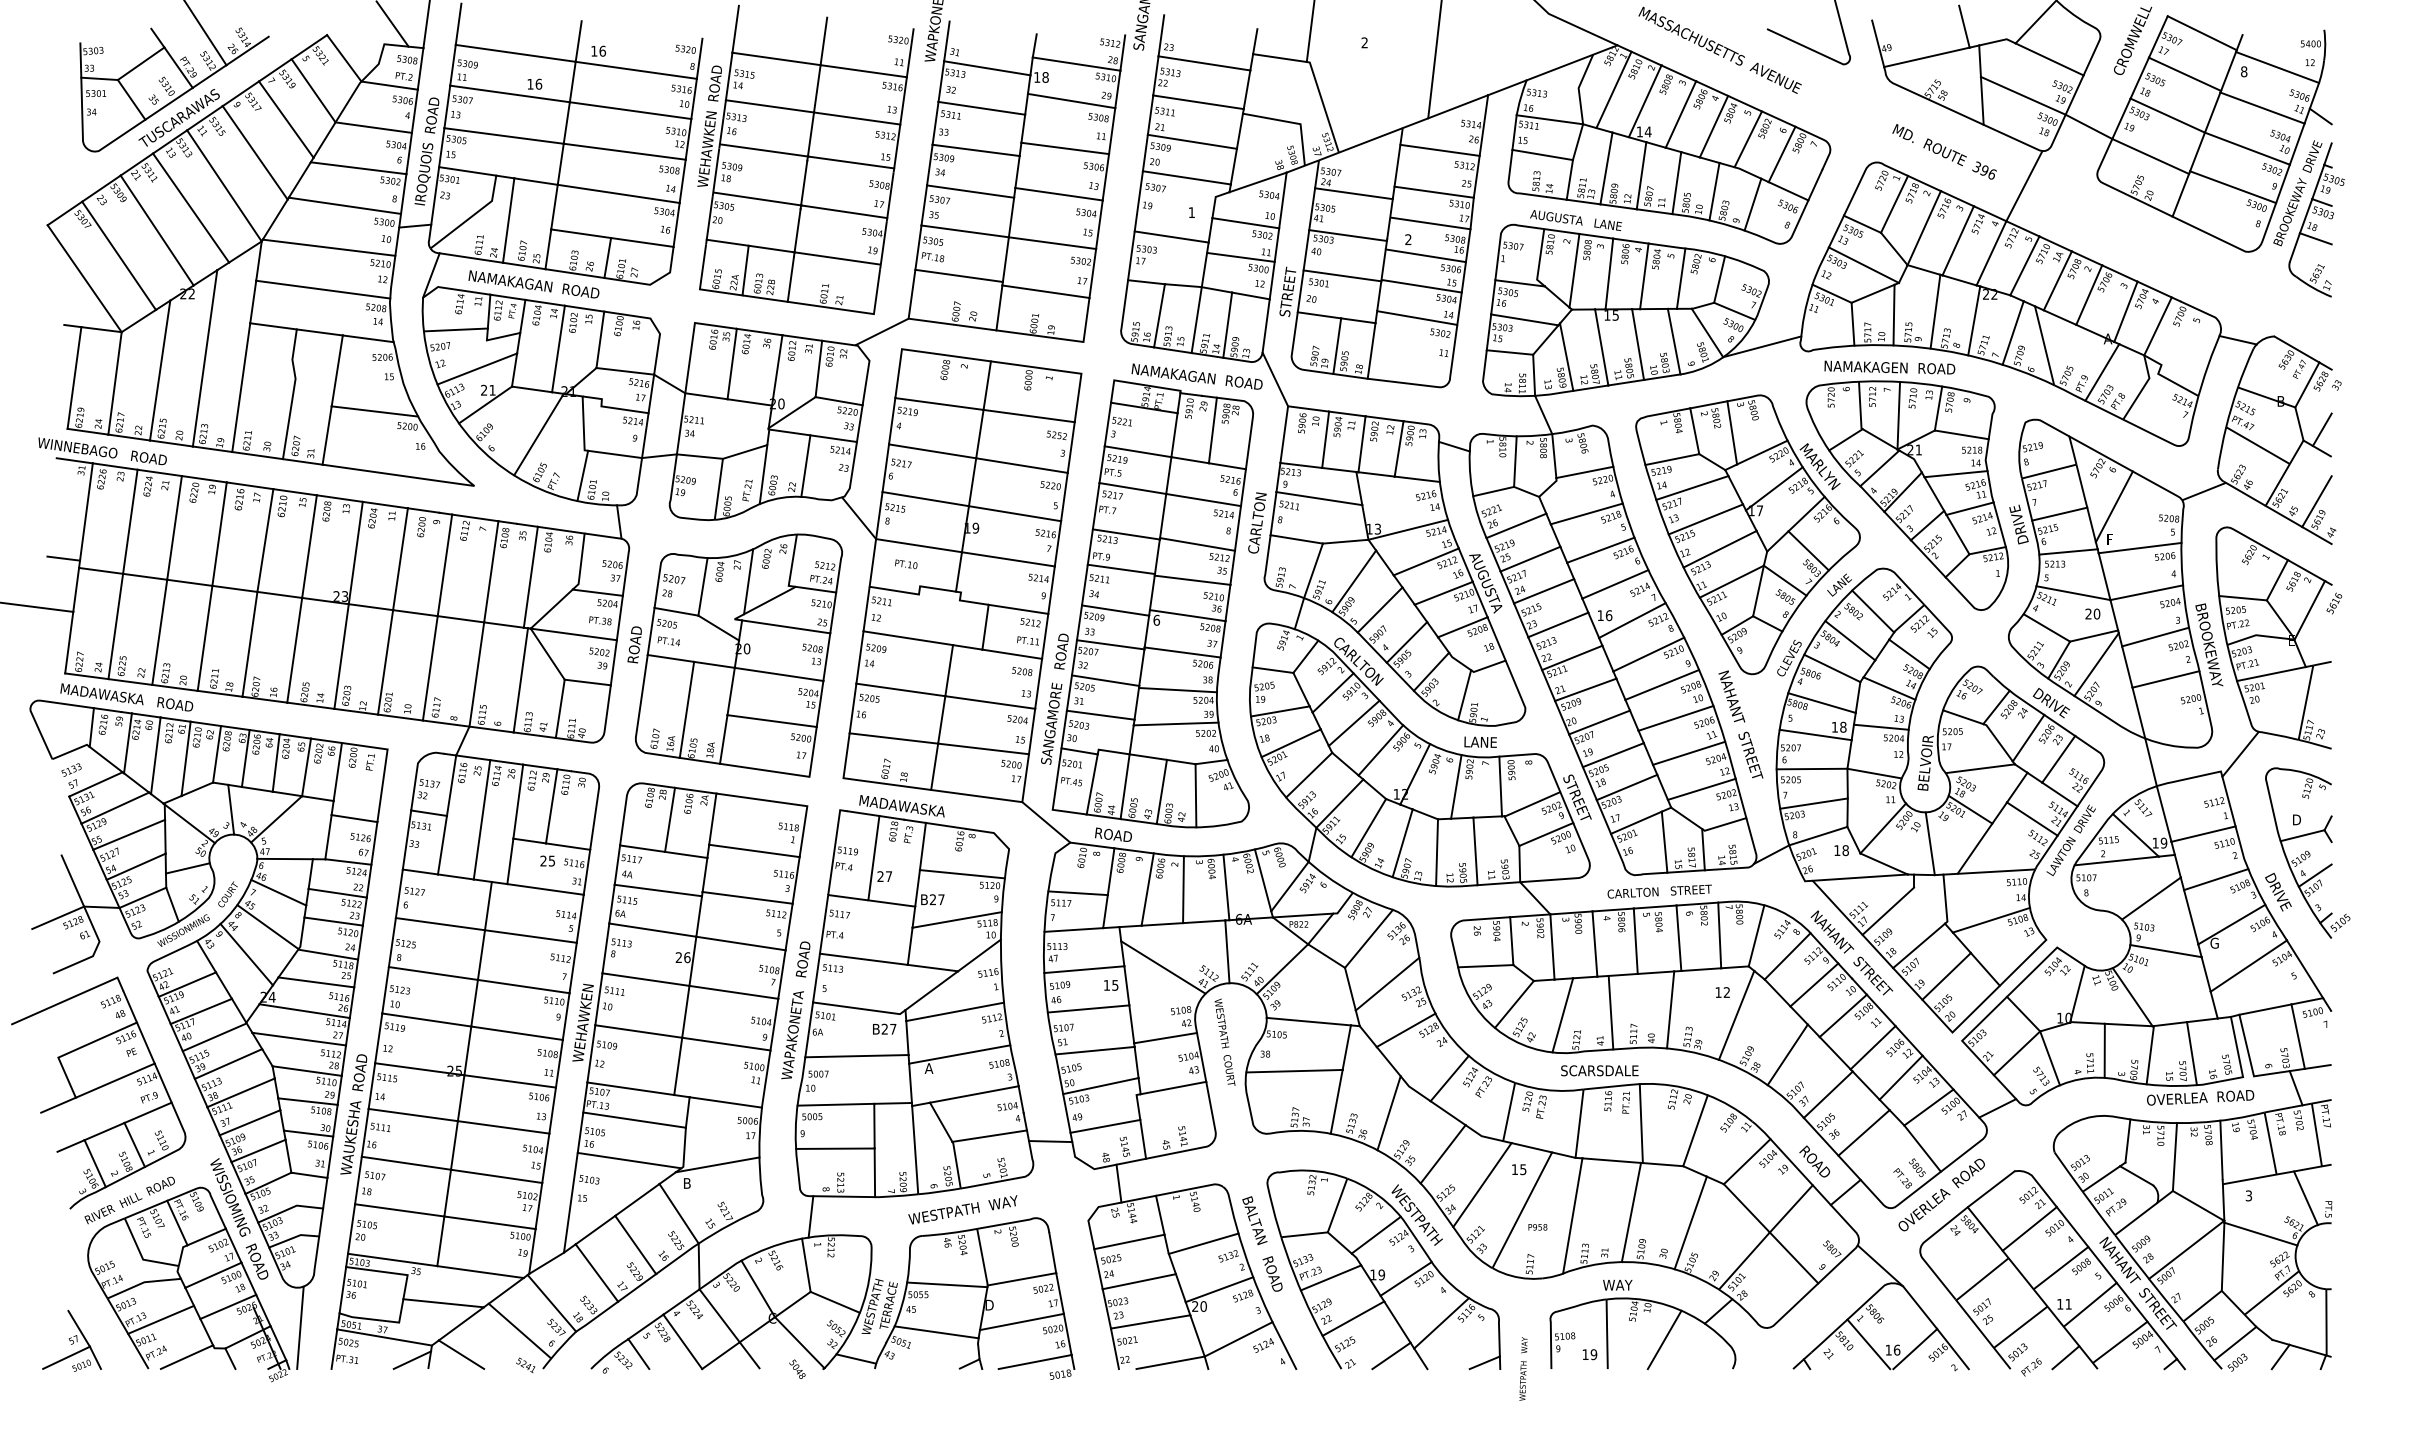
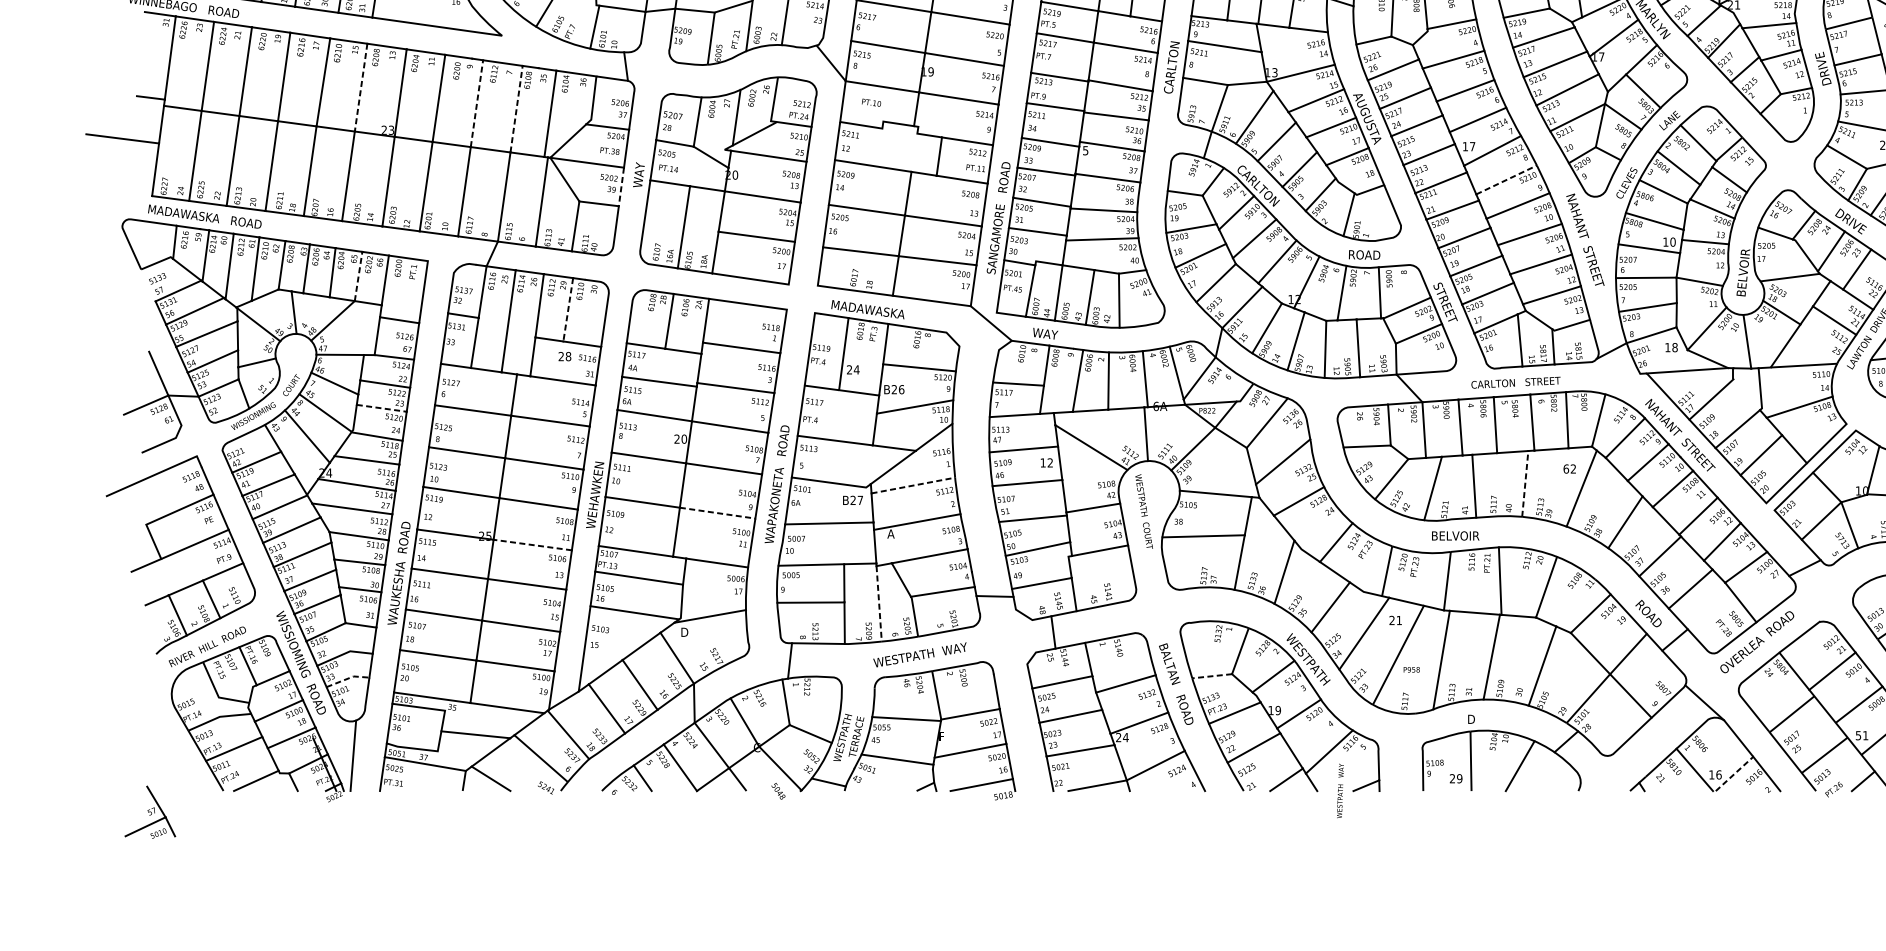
line: (309, 546) -> (361, 87), solid -> dashed
line: (445, 564) -> (477, 102), solid -> dashed
line: (491, 571) -> (516, 108), solid -> dashed
text: (1608, 615) -> (1472, 146), 16 -> 17
text: (1156, 619) -> (1085, 149), 6 -> 5
text: (634, 644) -> (639, 171), ROAD -> WAY
line: (1649, 654) -> (1507, 179), solid -> dashed
line: (613, 662) -> (621, 186), solid -> dashed
text: (1843, 727) -> (1673, 242), 18 -> 10
text: (1483, 741) -> (1365, 254), LANE -> ROAD
line: (306, 766) -> (358, 275), solid -> dashed
line: (551, 806) -> (568, 309), solid -> dashed
text: (1113, 834) -> (1048, 333), ROAD -> WAY
text: (551, 860) -> (568, 356), 25 -> 28
text: (888, 876) -> (856, 369), 27 -> 24
text: (941, 899) -> (901, 389), B27 -> B26
line: (334, 921) -> (382, 408), solid -> dashed
text: (687, 957) -> (684, 439), 26 -> 20
text: (1115, 985) -> (1050, 463), 15 -> 12
text: (1718, 992) -> (1566, 468), 12 -> 62
line: (1670, 1009) -> (1525, 483), solid -> dashed
line: (955, 1011) -> (913, 485), solid -> dashed
line: (726, 1044) -> (717, 513), solid -> dashed
text: (1599, 1070) -> (1464, 535), SCARSDALE -> BELVOIR
line: (509, 1081) -> (532, 545), solid -> dashed
line: (915, 1149) -> (879, 603), solid -> dashed
text: (1518, 1169) -> (1395, 620), 15 -> 21
text: (688, 1183) -> (685, 632), B -> D
line: (1303, 1234) -> (1211, 675), solid -> dashed
line: (294, 1237) -> (348, 678), solid -> dashed
text: (1617, 1284) -> (1479, 718), WAY -> D
text: (989, 1304) -> (942, 735), D -> F
text: (2060, 1304) -> (1858, 735), 11 -> 51
text: (1203, 1306) -> (1125, 737), 20 -> 24
part: (71, 1340) -> (149, 811), moved
line: (1915, 1349) -> (1734, 774), solid -> dashed
text: (1585, 1354) -> (1452, 778), 19 -> 29
line: (412, 1359) -> (449, 782), removed
text: (1523, 1368) -> (1340, 790), moved

